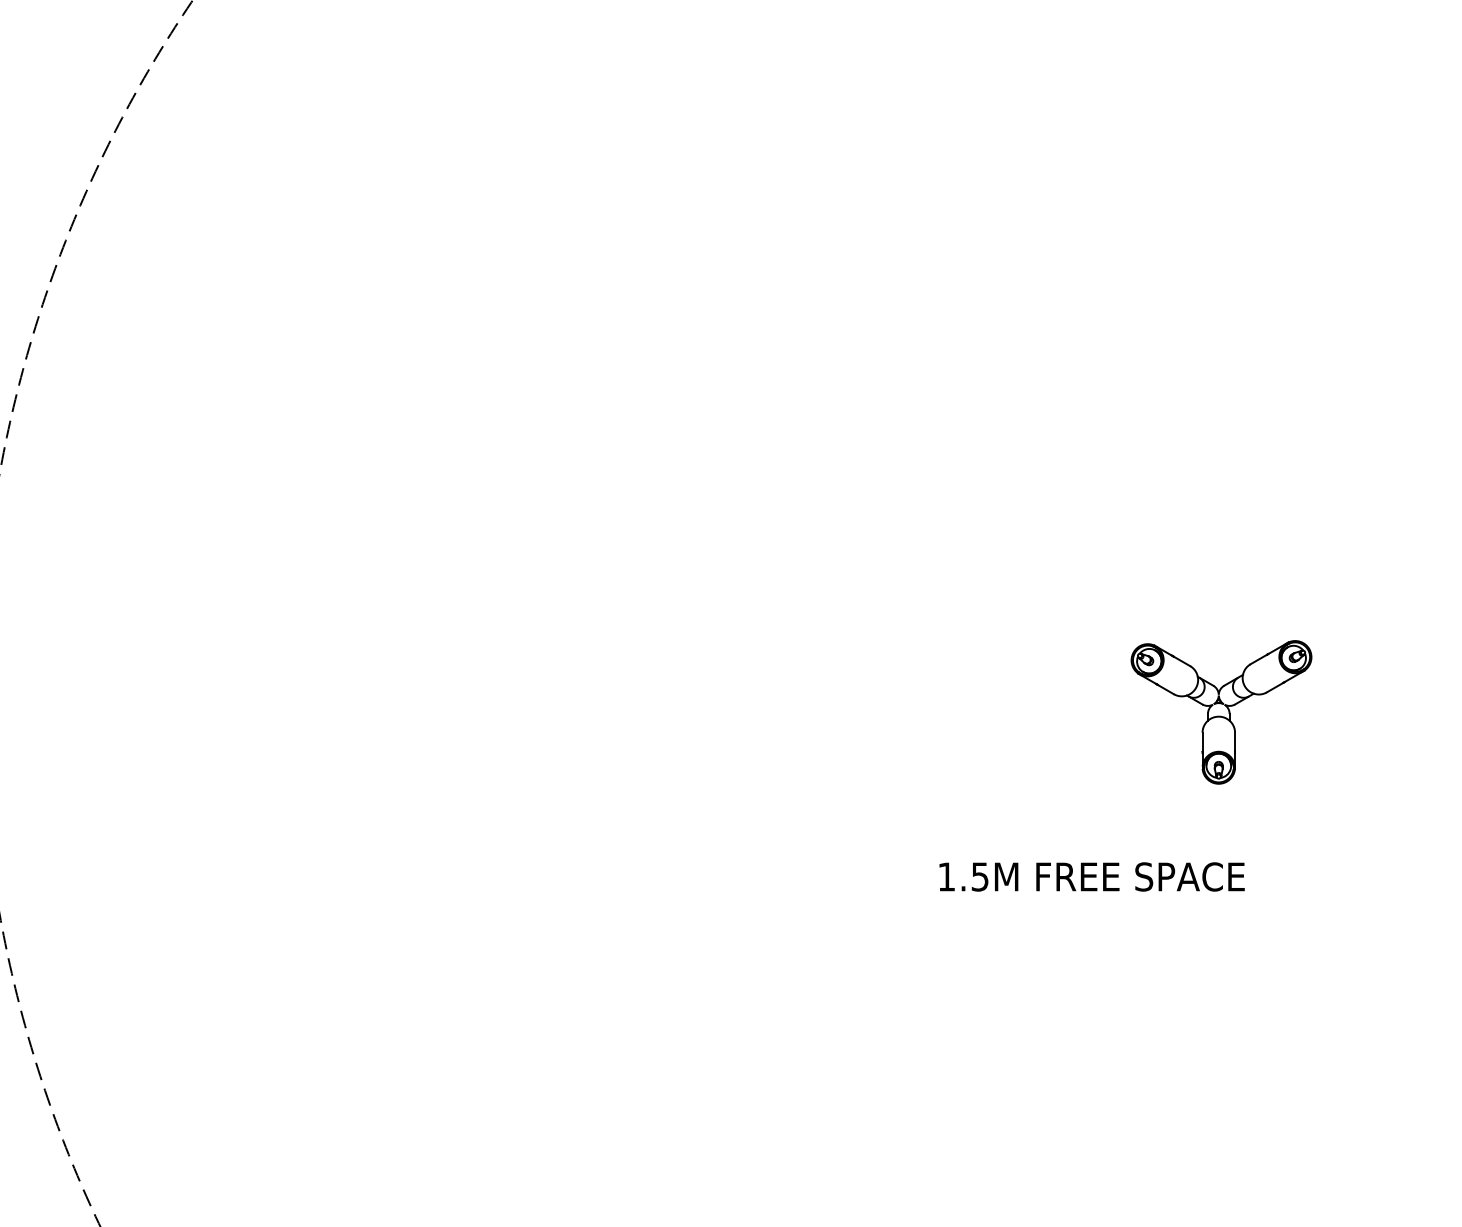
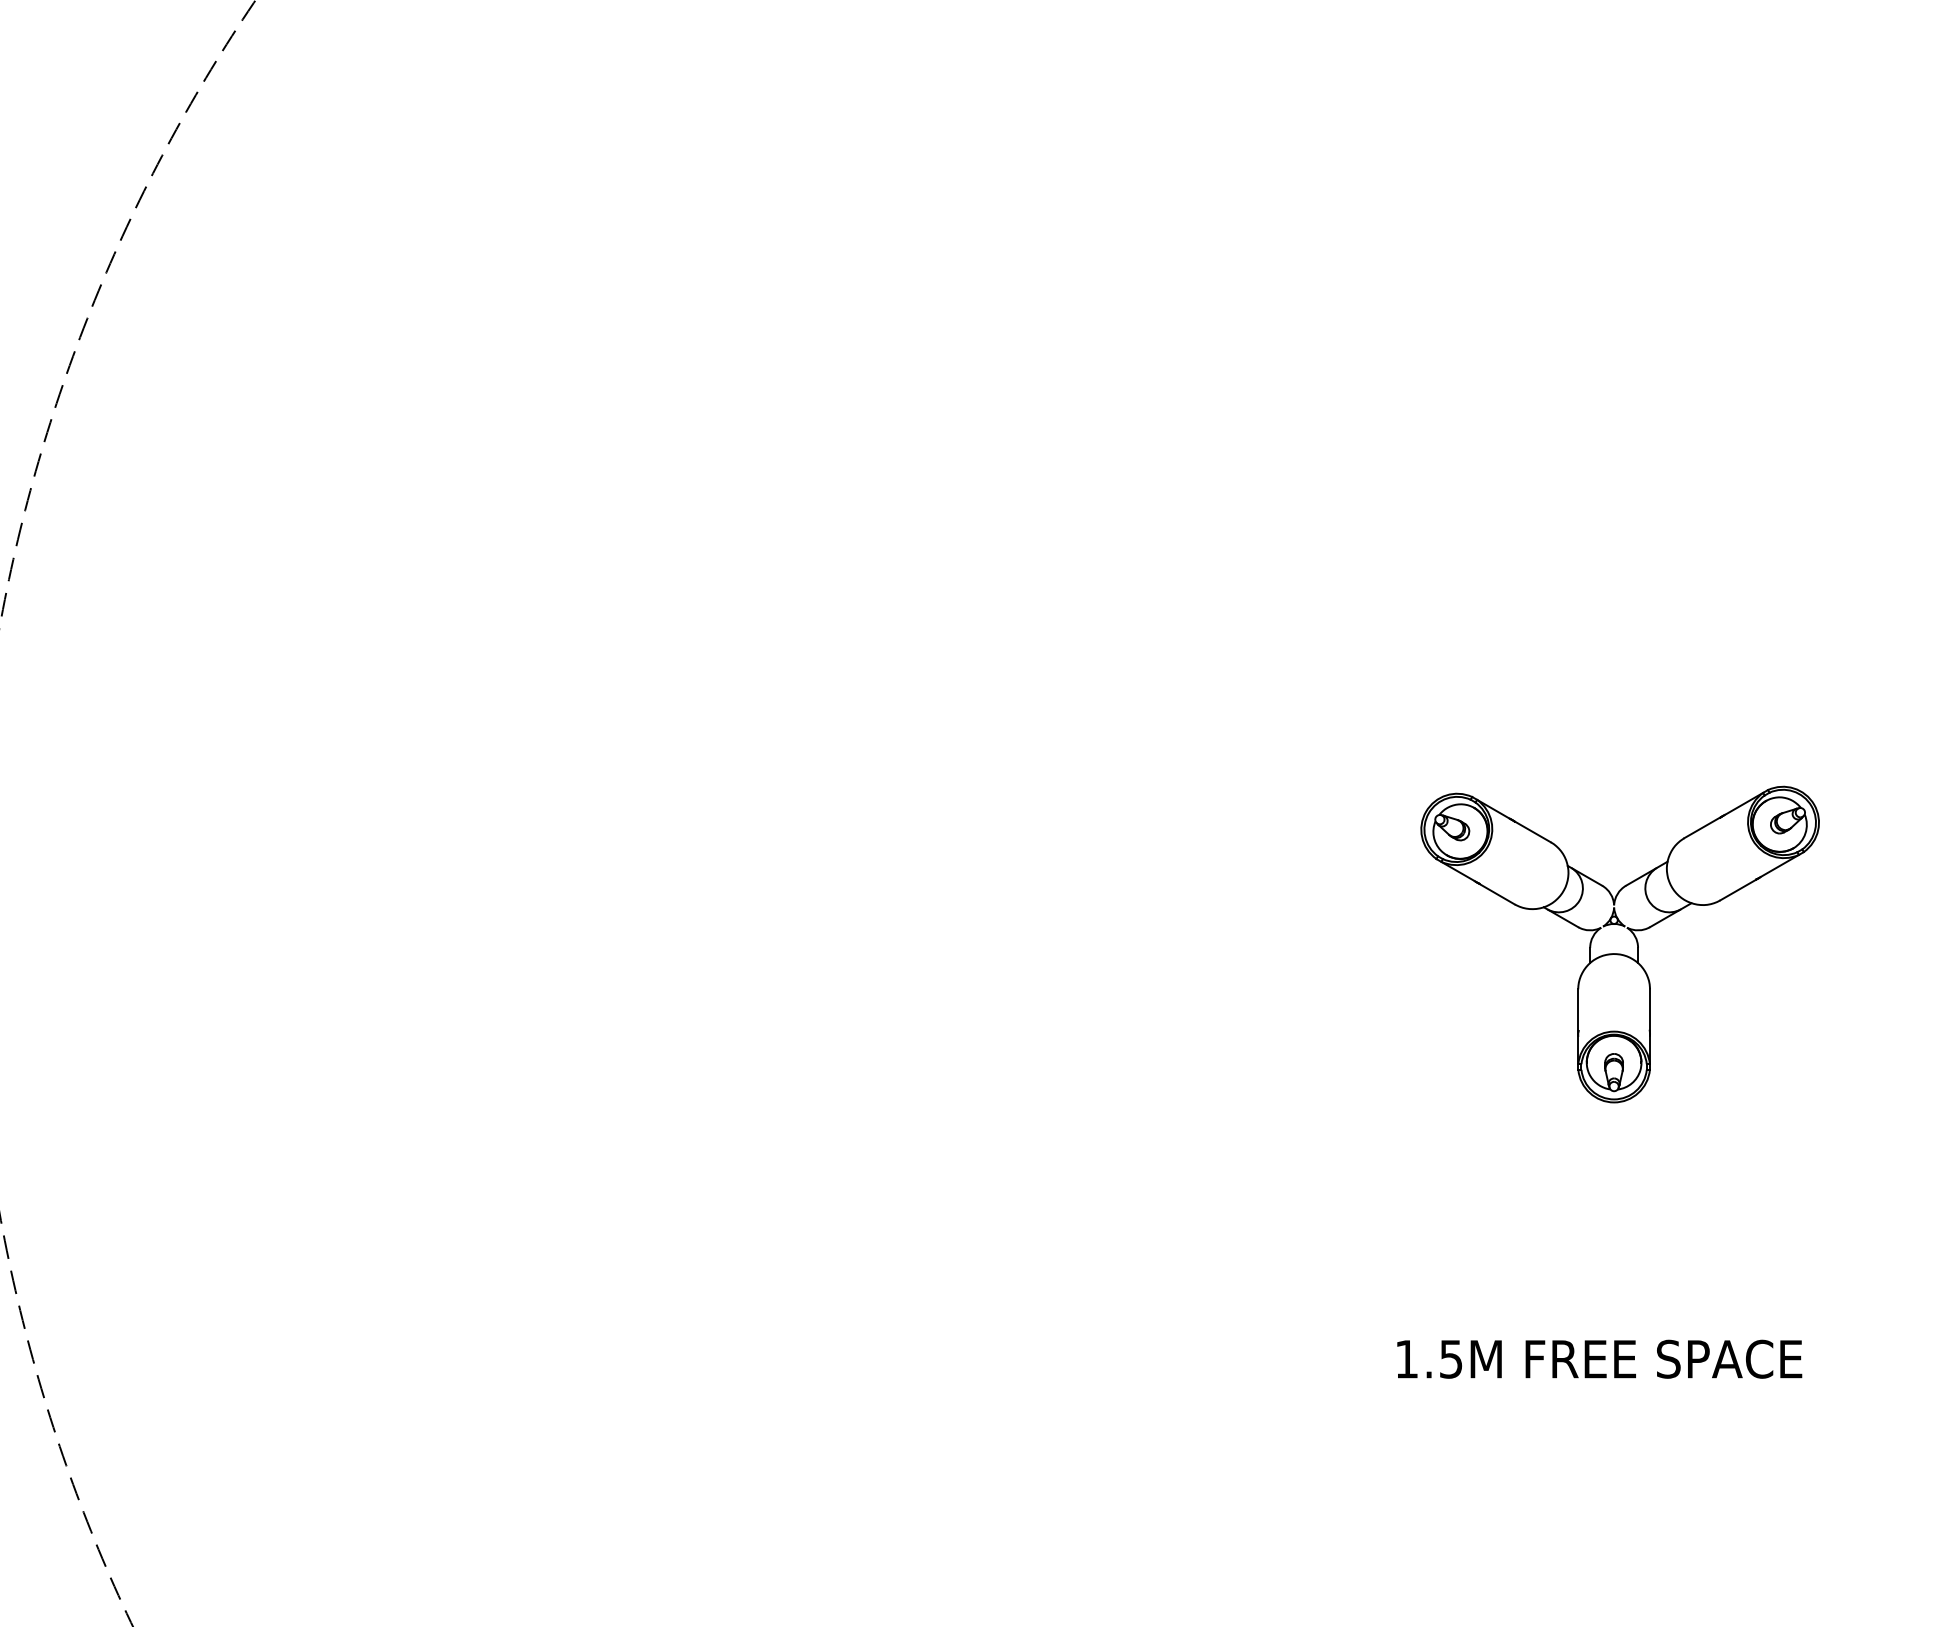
part: (1221, 712) -> (1620, 944), size x1.67
text: (1091, 876) -> (1598, 1358), moved

